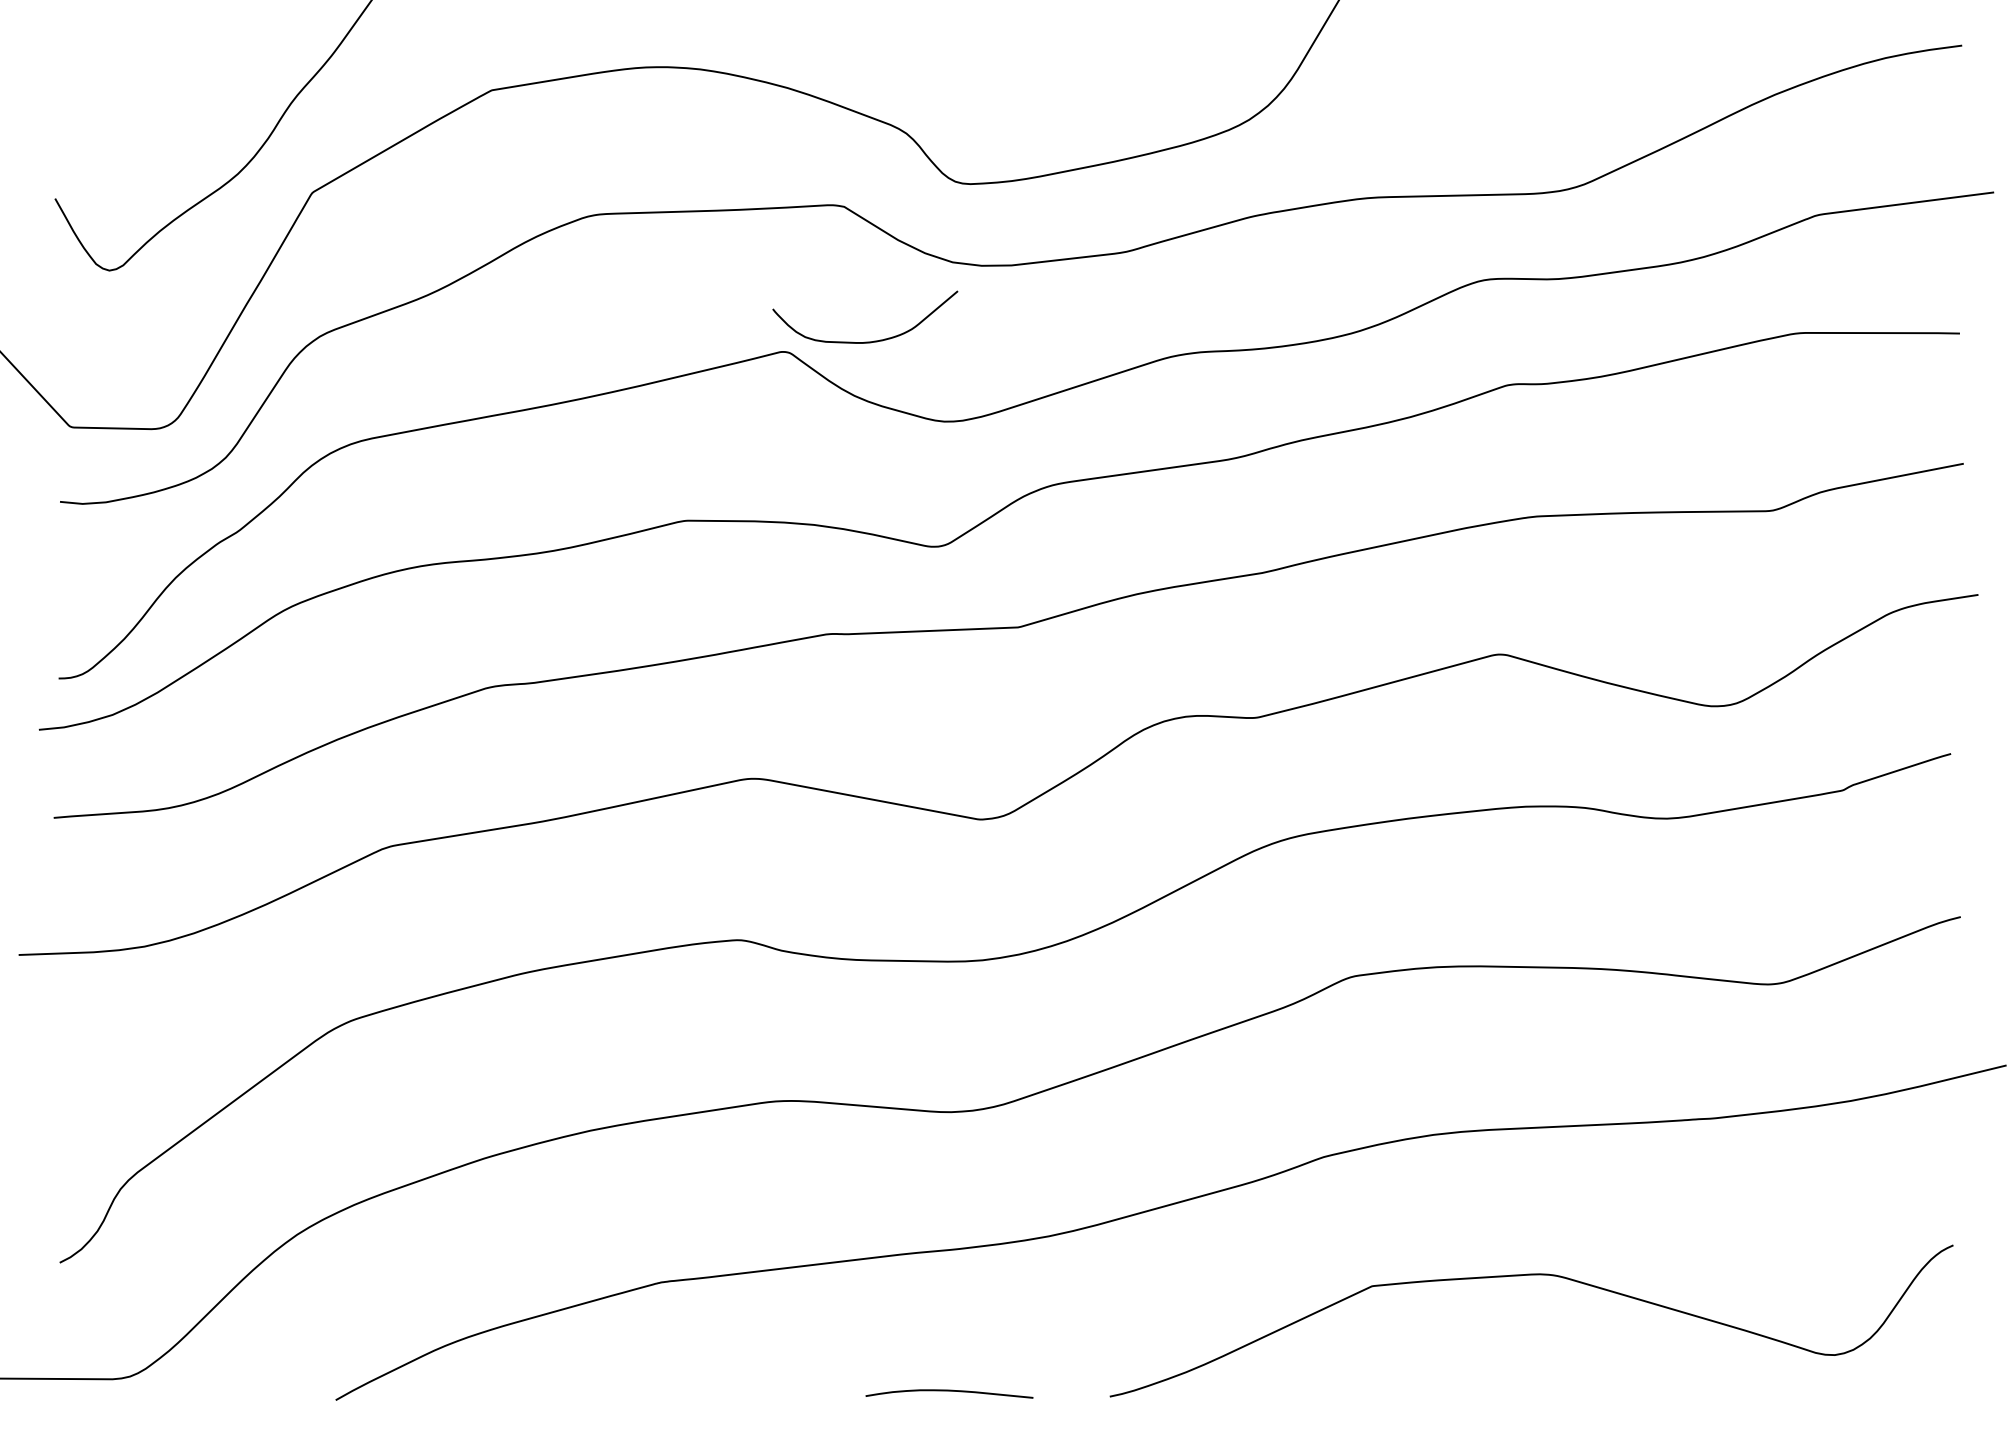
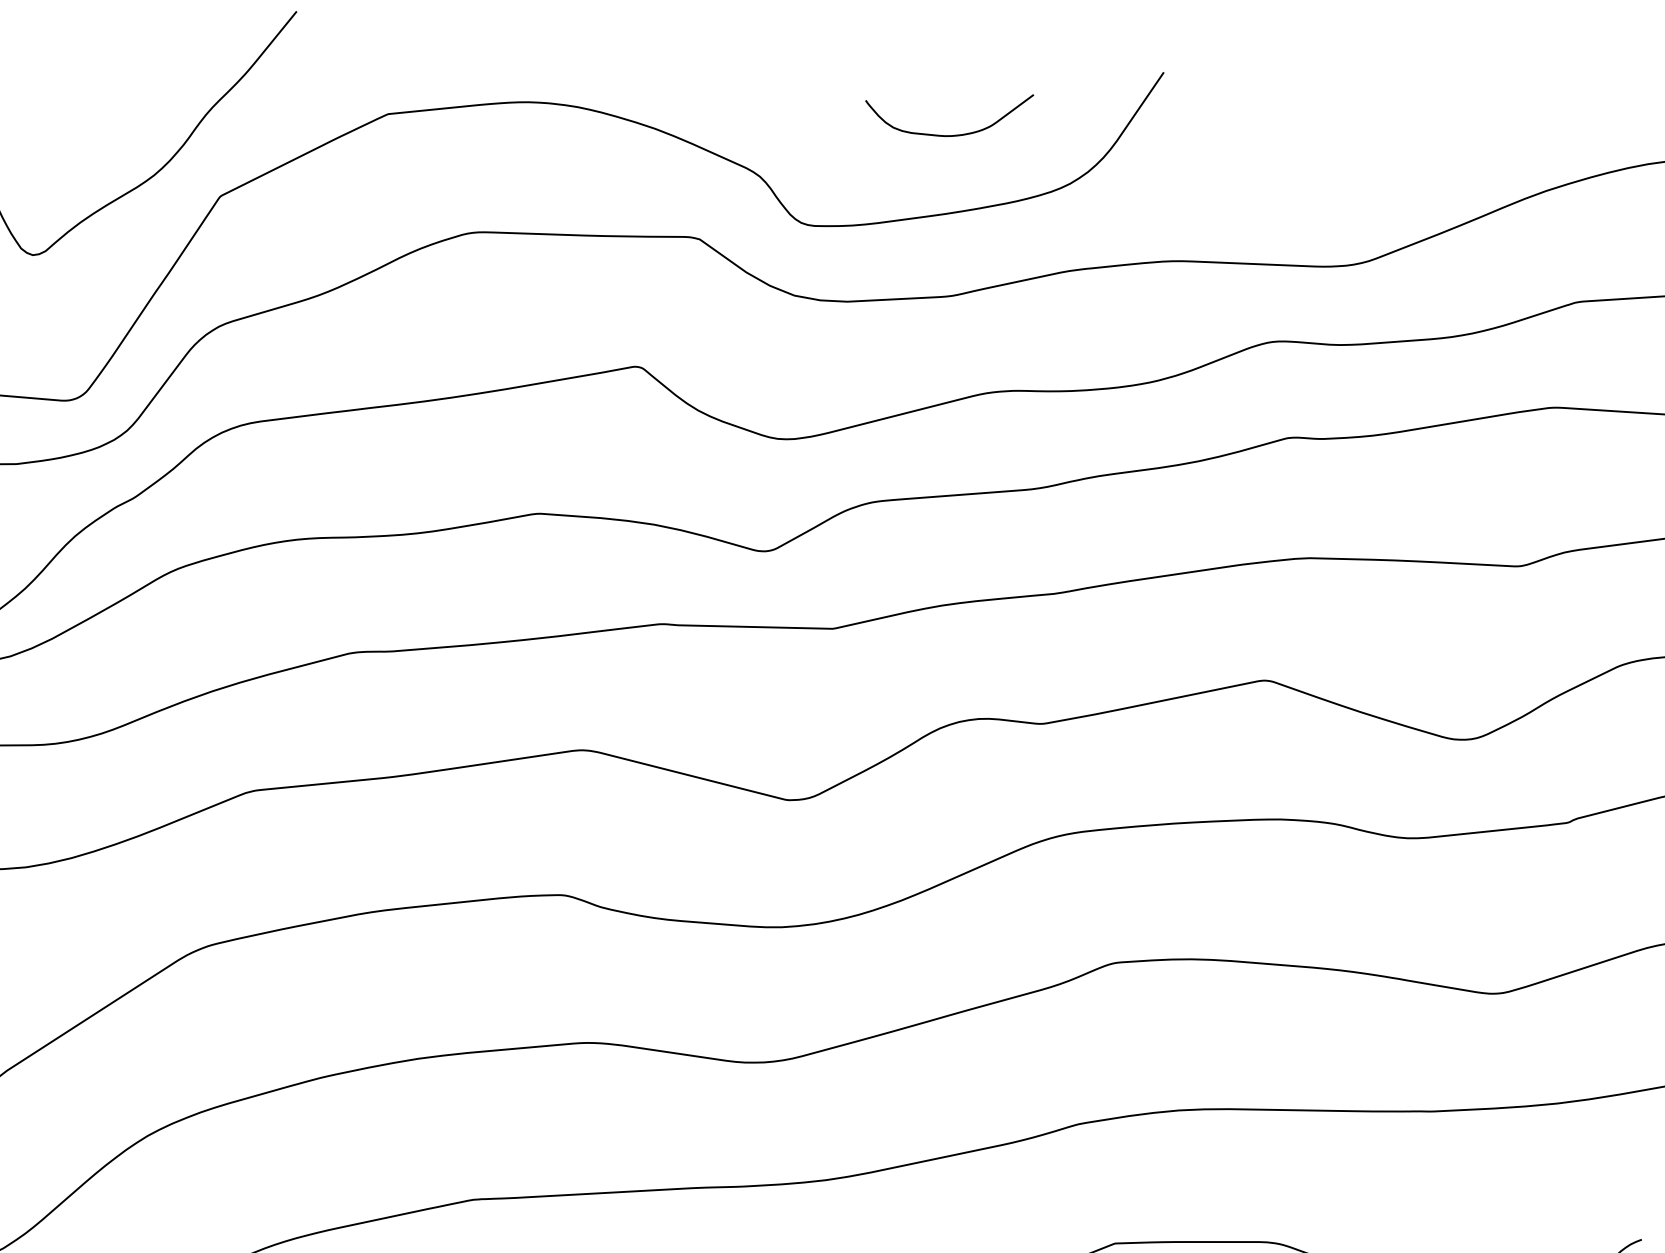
curve: (865, 341) -> (947, 134), moved

